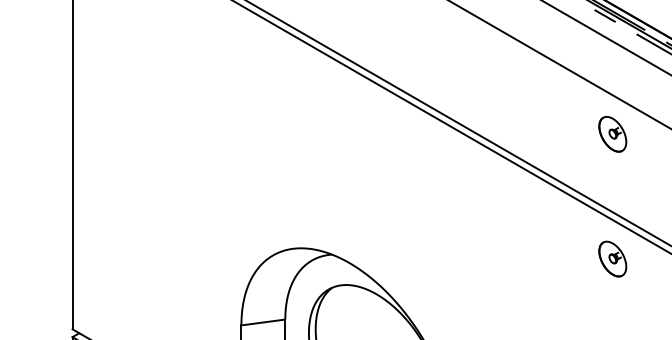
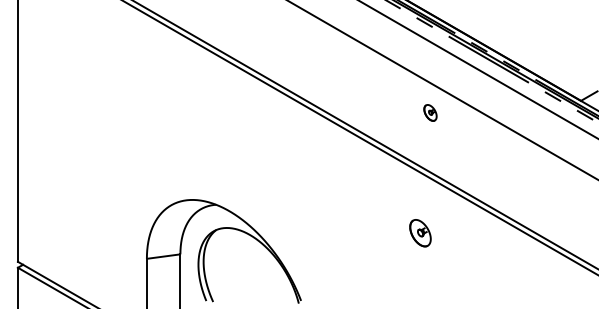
part: (612, 133) -> (430, 112), size x0.6
part: (612, 259) -> (420, 233), moved

